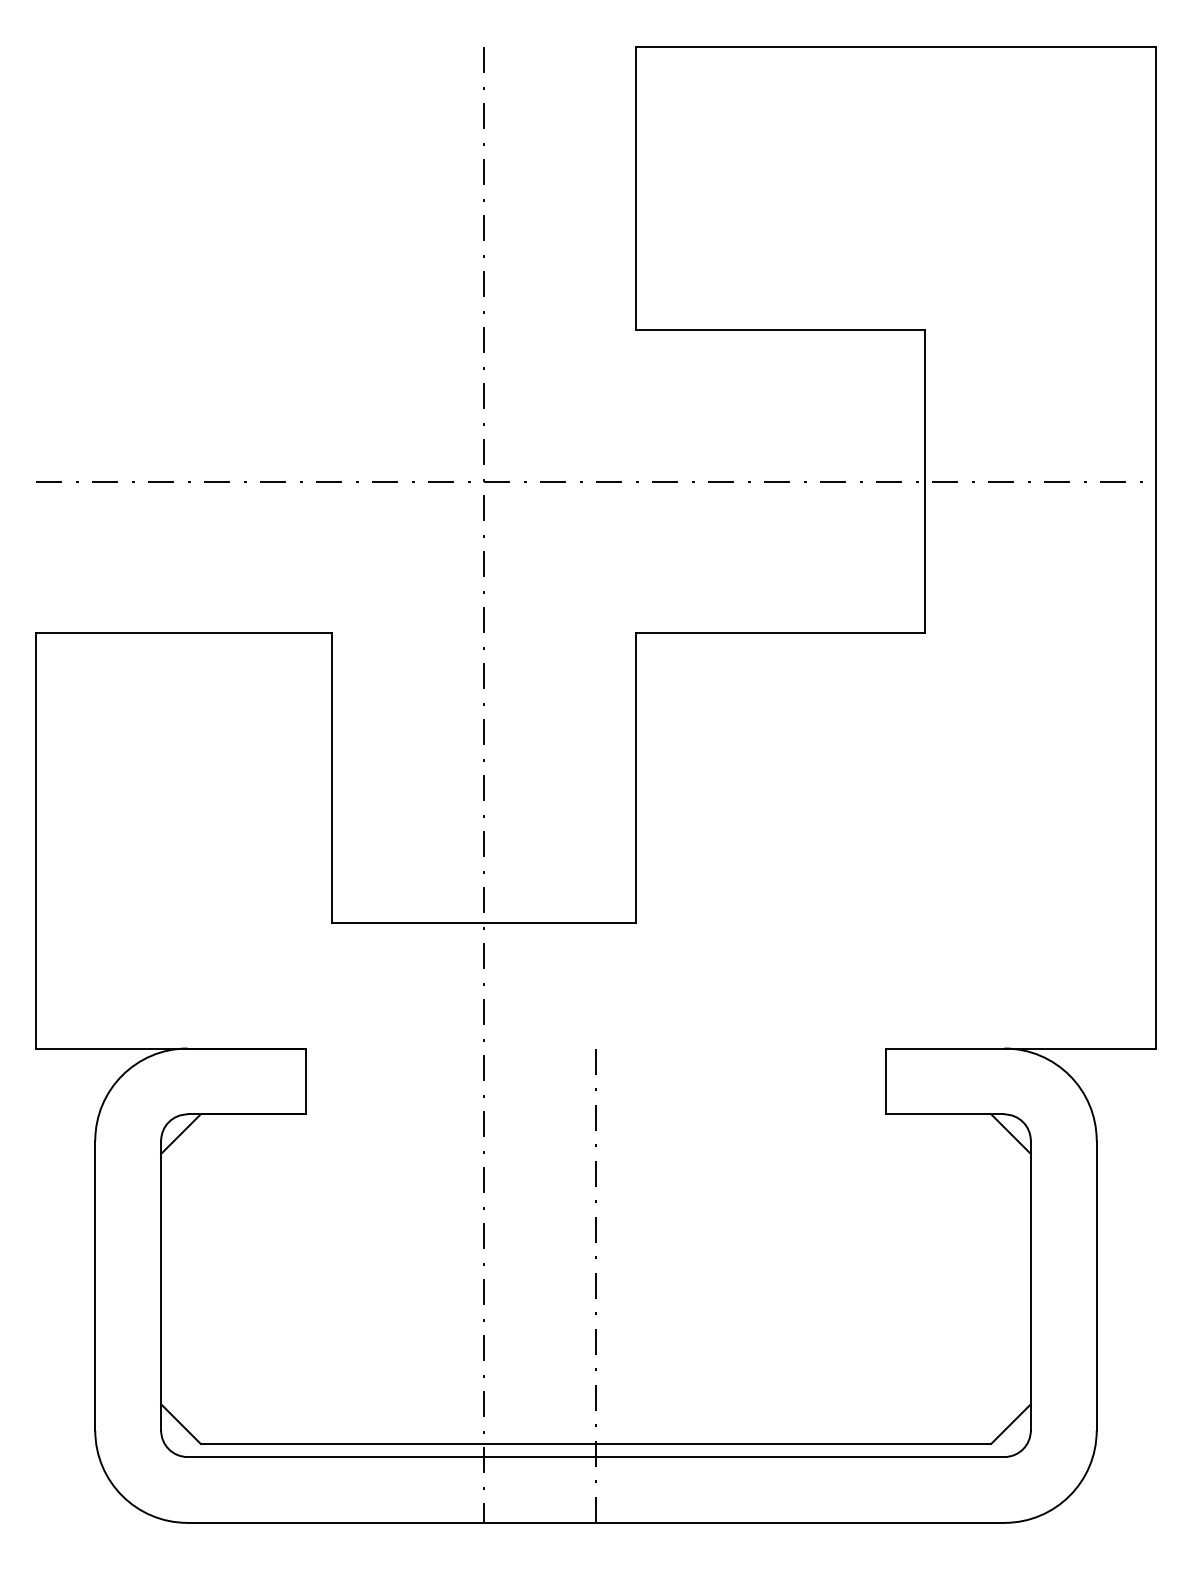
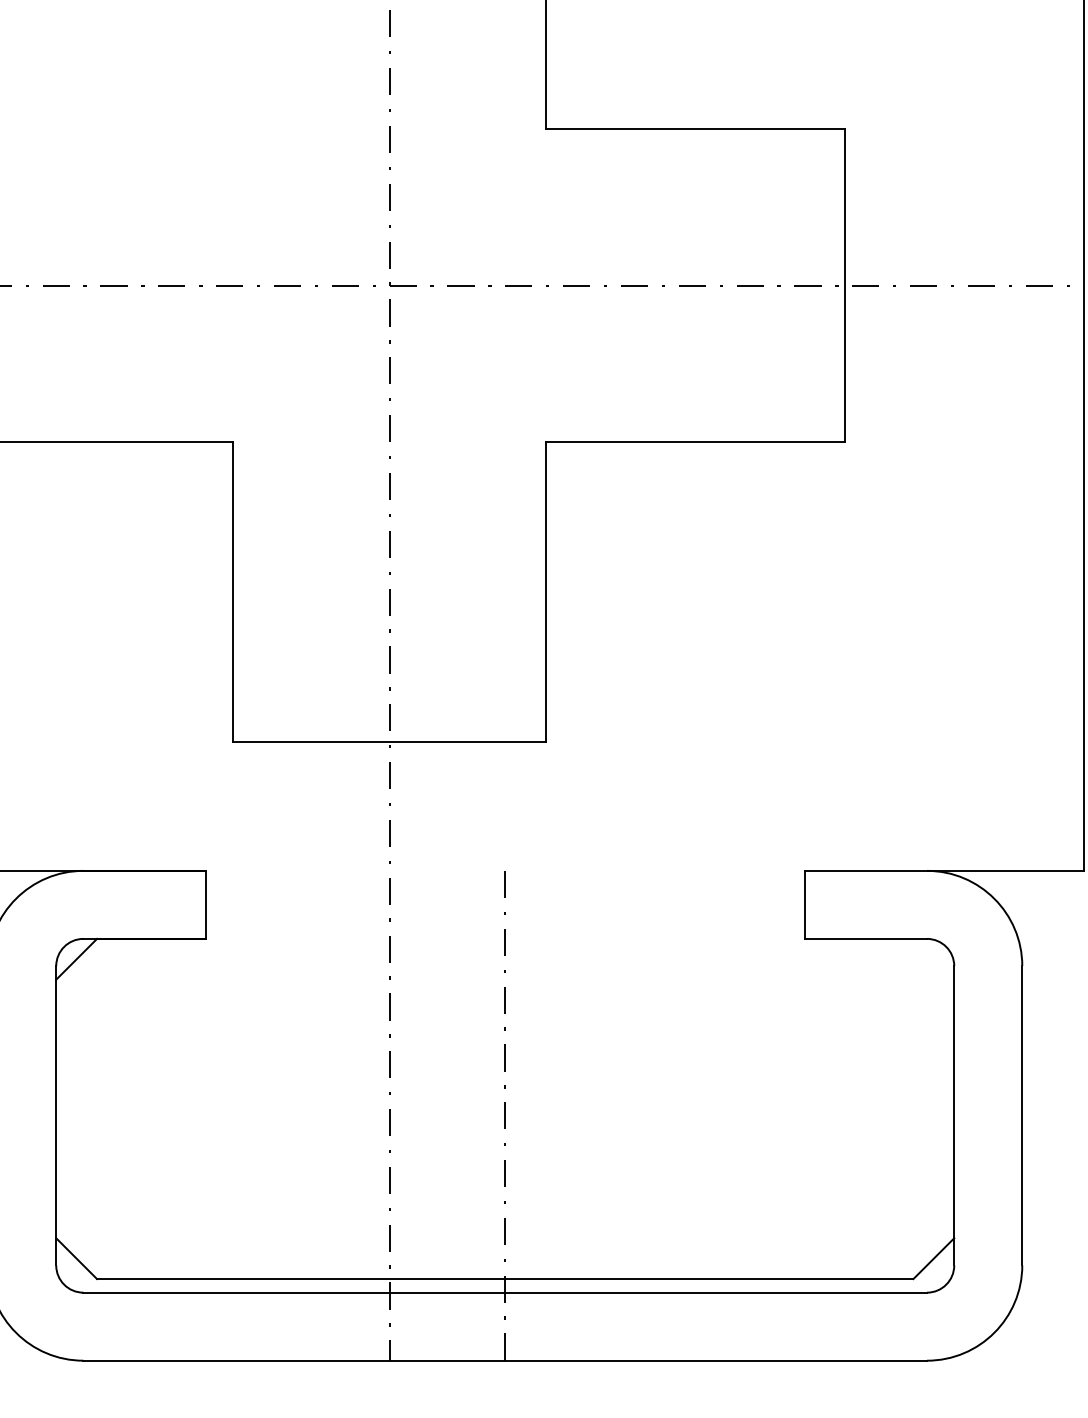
line: (1010, 1133) -> (933, 958), removed

